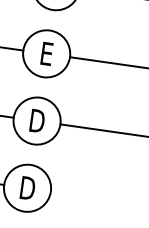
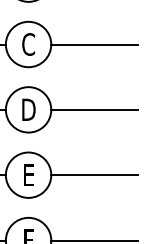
text: (46, 53) -> (28, 44), E -> C
text: (27, 188) -> (28, 175), D -> E
line: (95, 198) -> (94, 175), added

